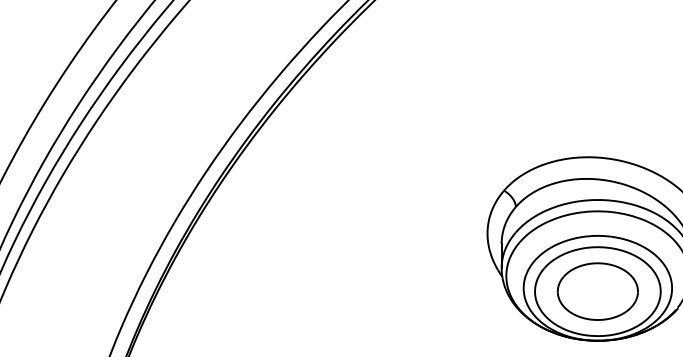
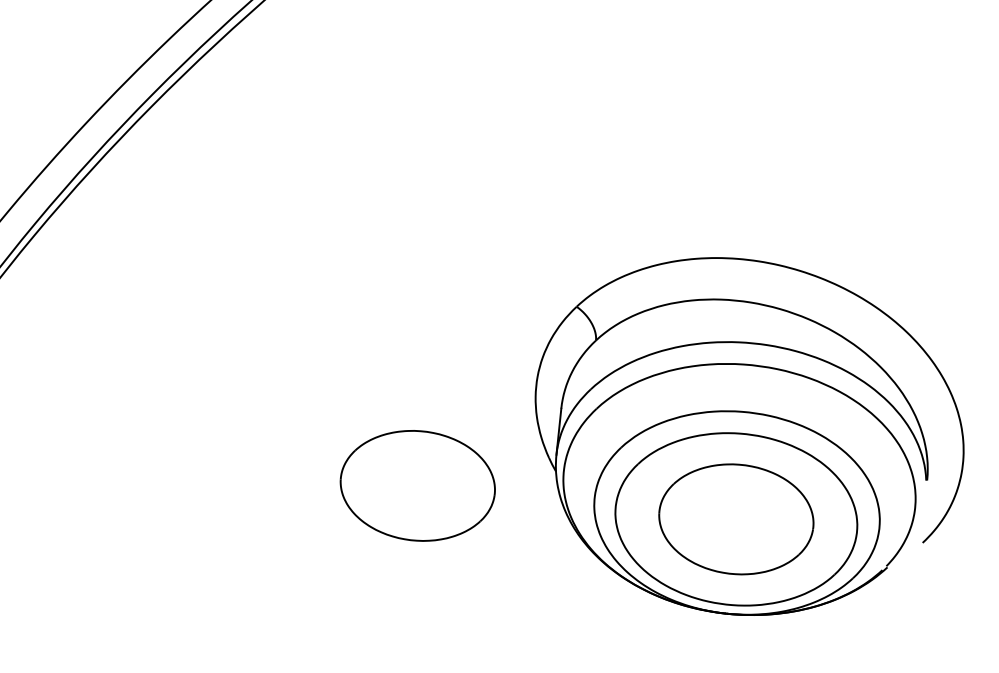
part: (431, 291) -> (417, 485), added

